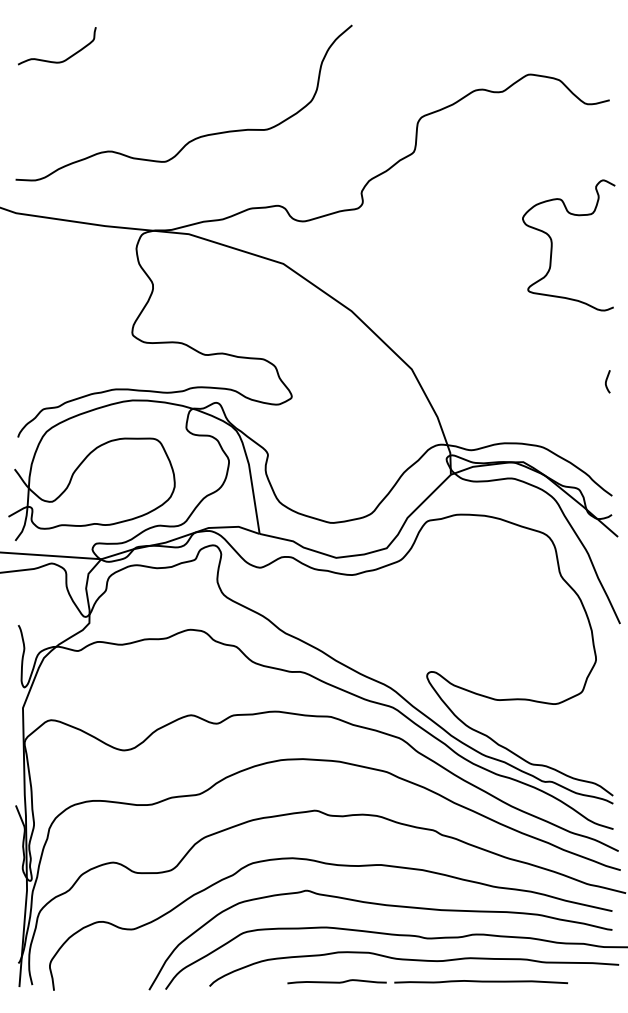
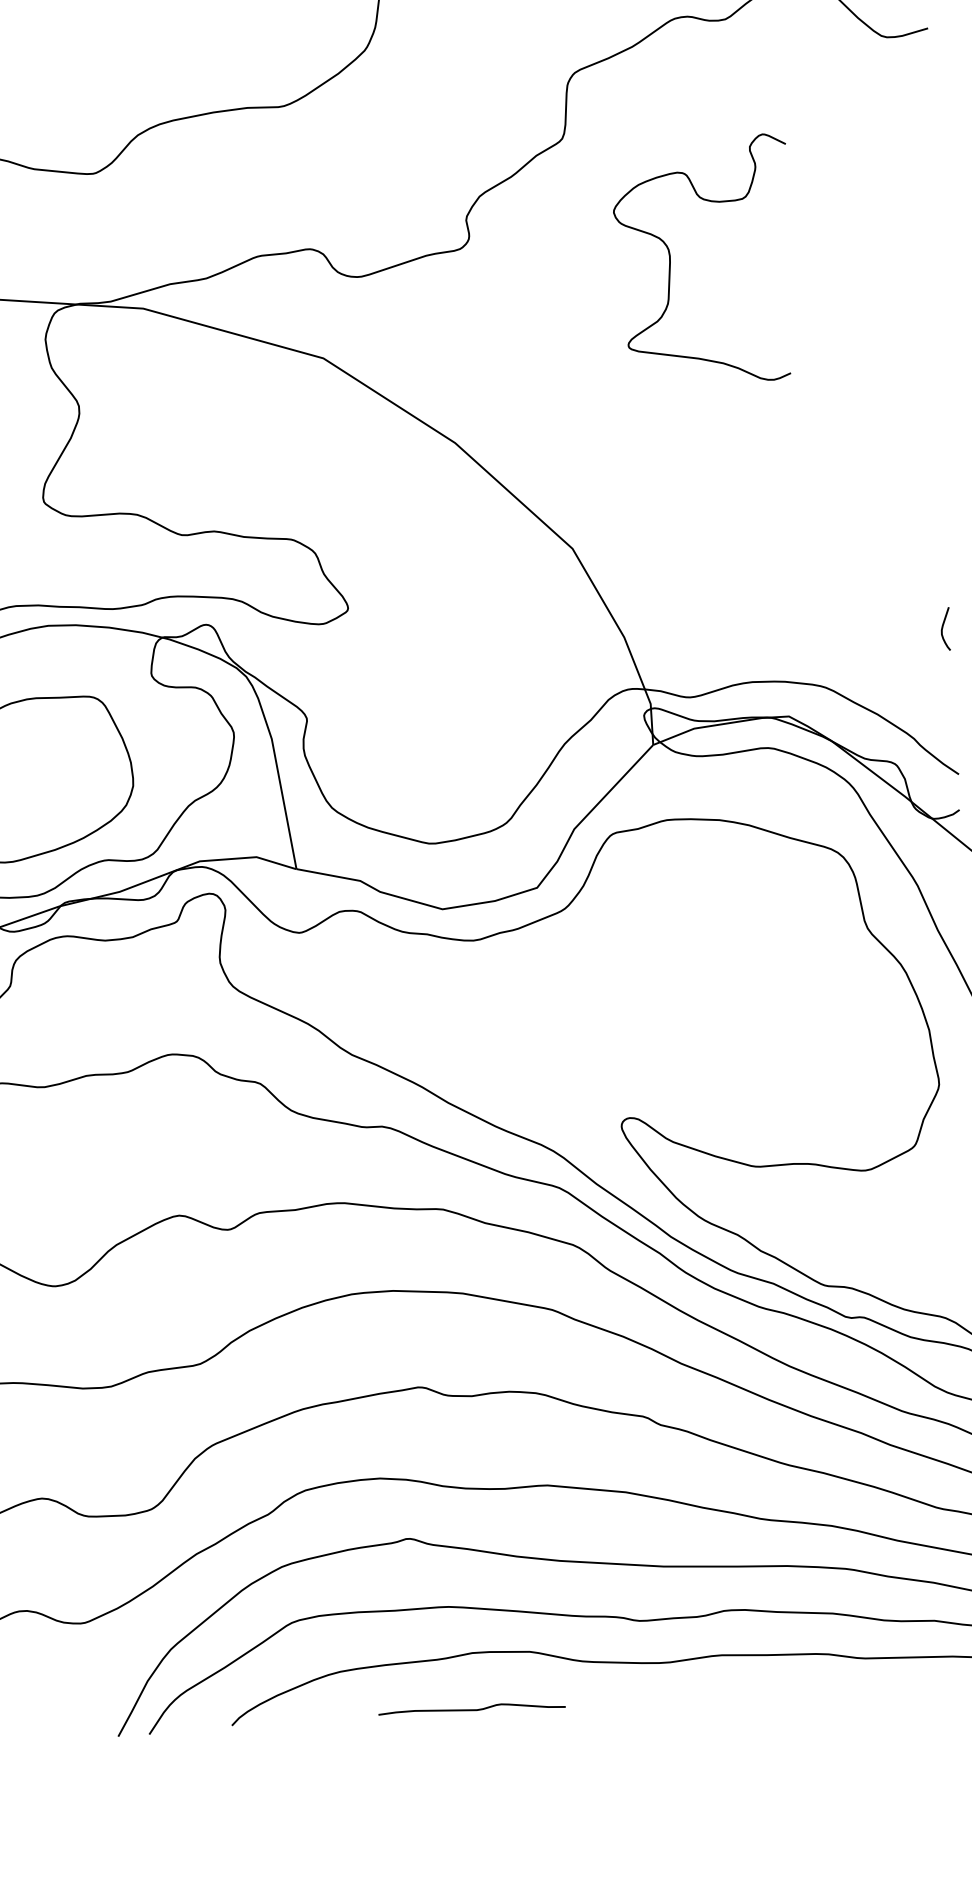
curve: (552, 245) -> (671, 260), moved
curve: (607, 380) -> (944, 626), moved
curve: (480, 982) -> (742, 1700), removed

